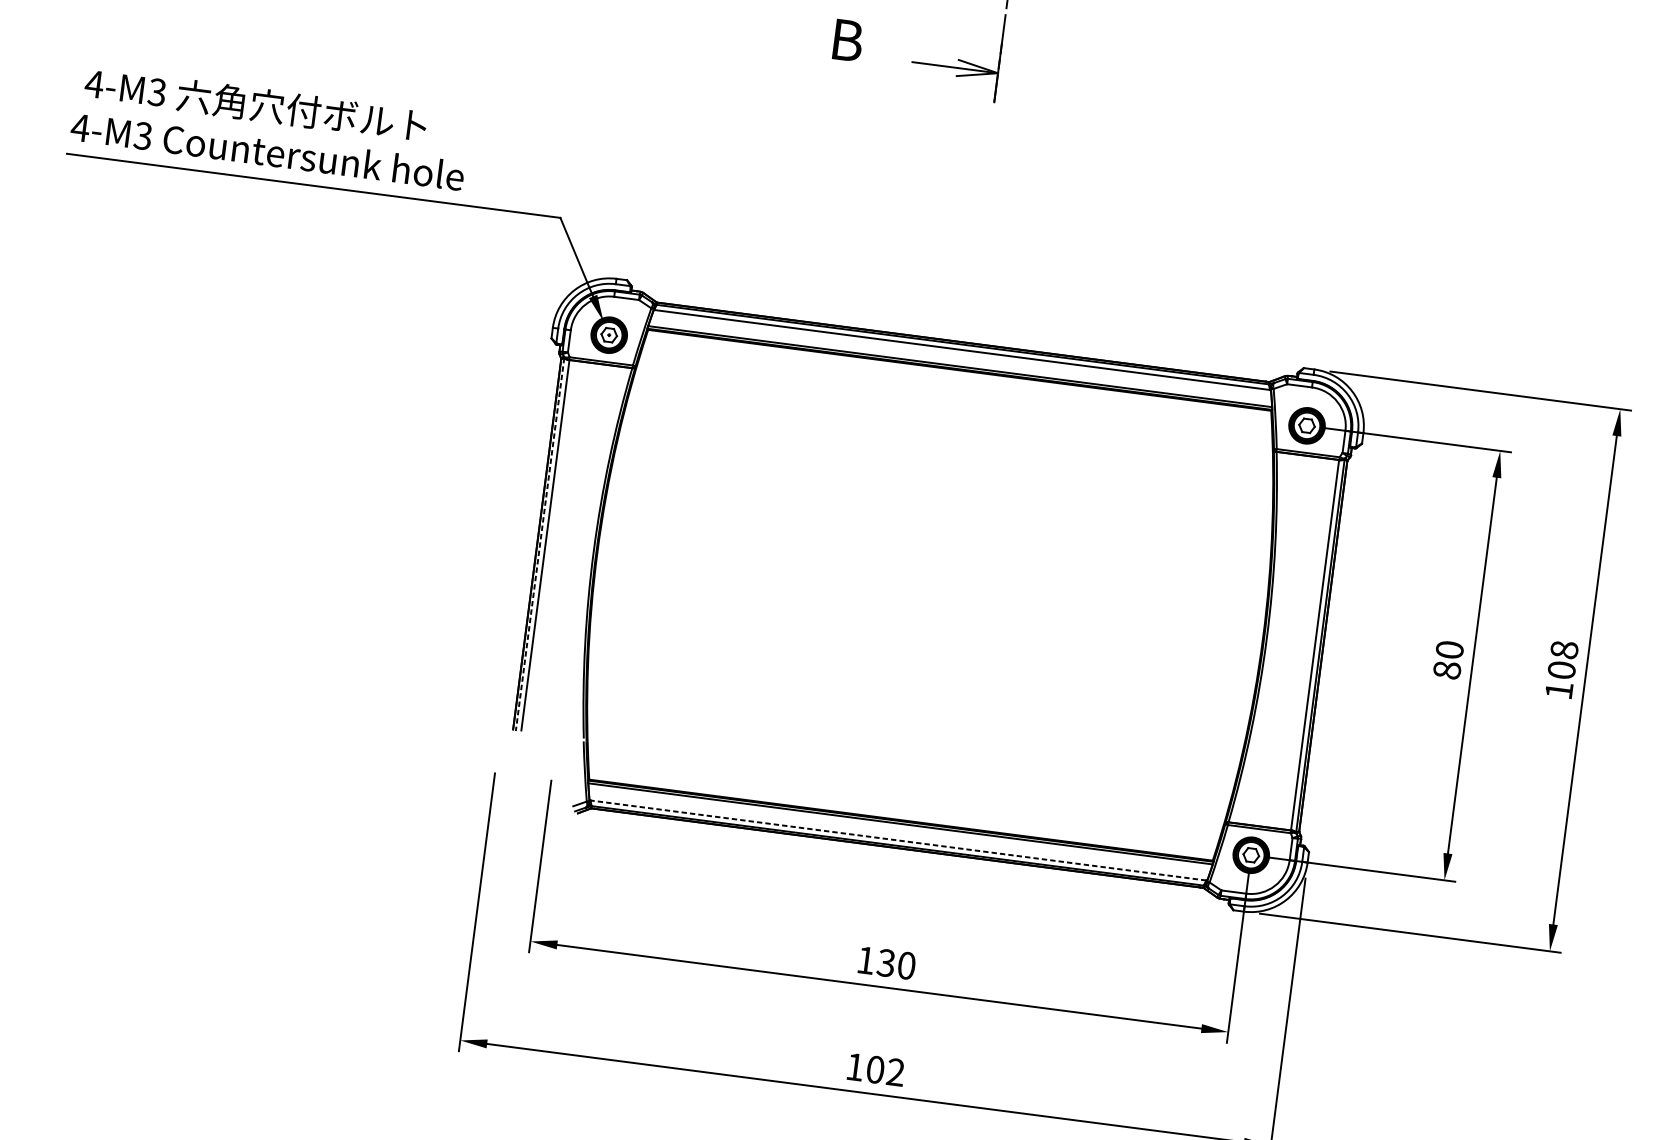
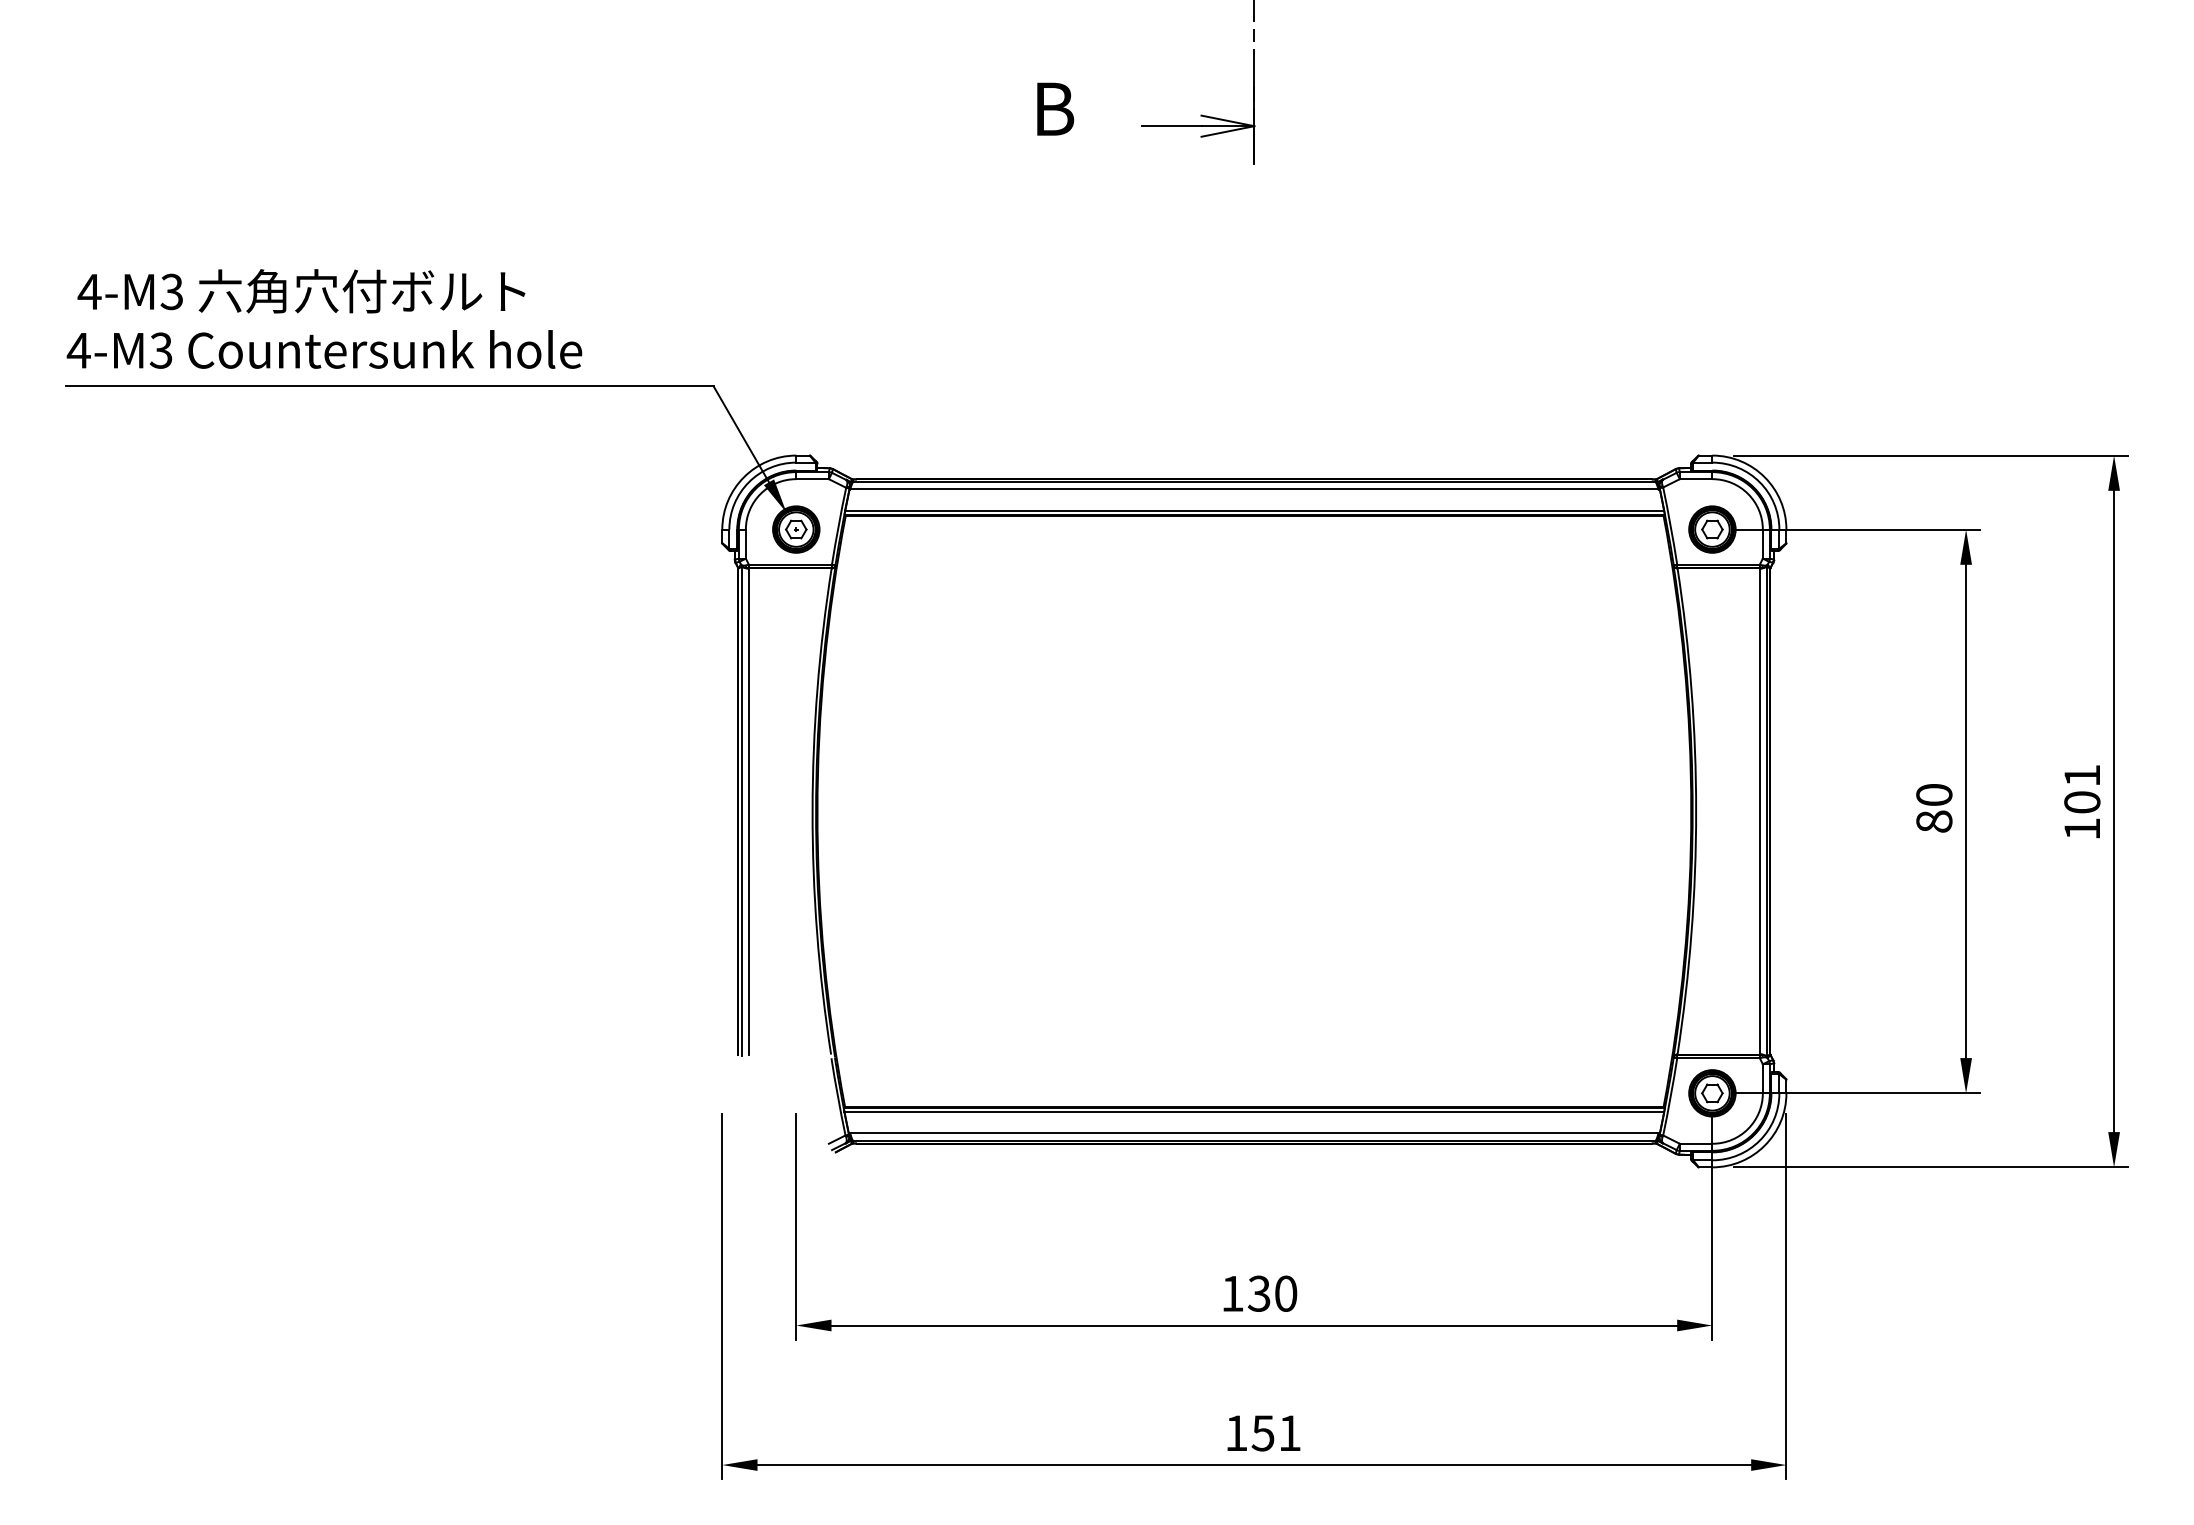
line: (540, 544) -> (742, 811), dashed -> solid
text: (1564, 649) -> (2082, 775), 108 -> 101
line: (897, 840) -> (1253, 1133), dashed -> solid
text: (884, 1071) -> (1275, 1433), 102 -> 151

